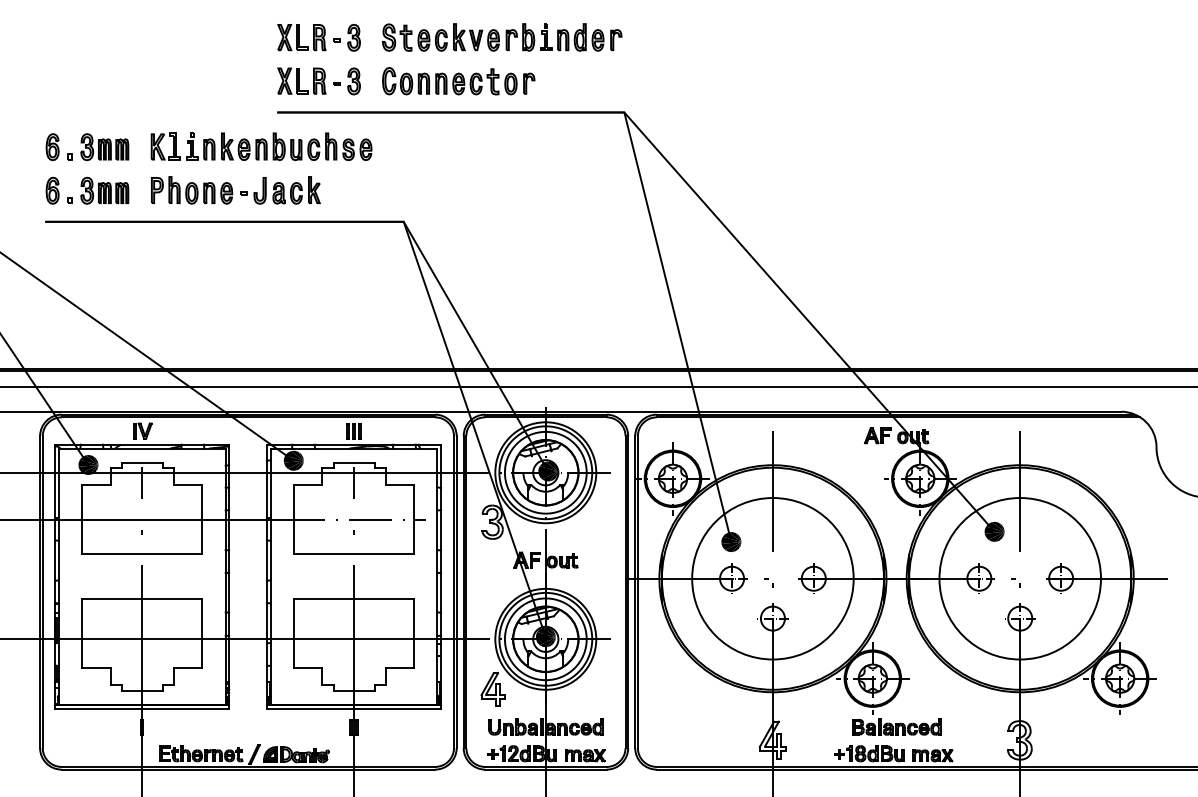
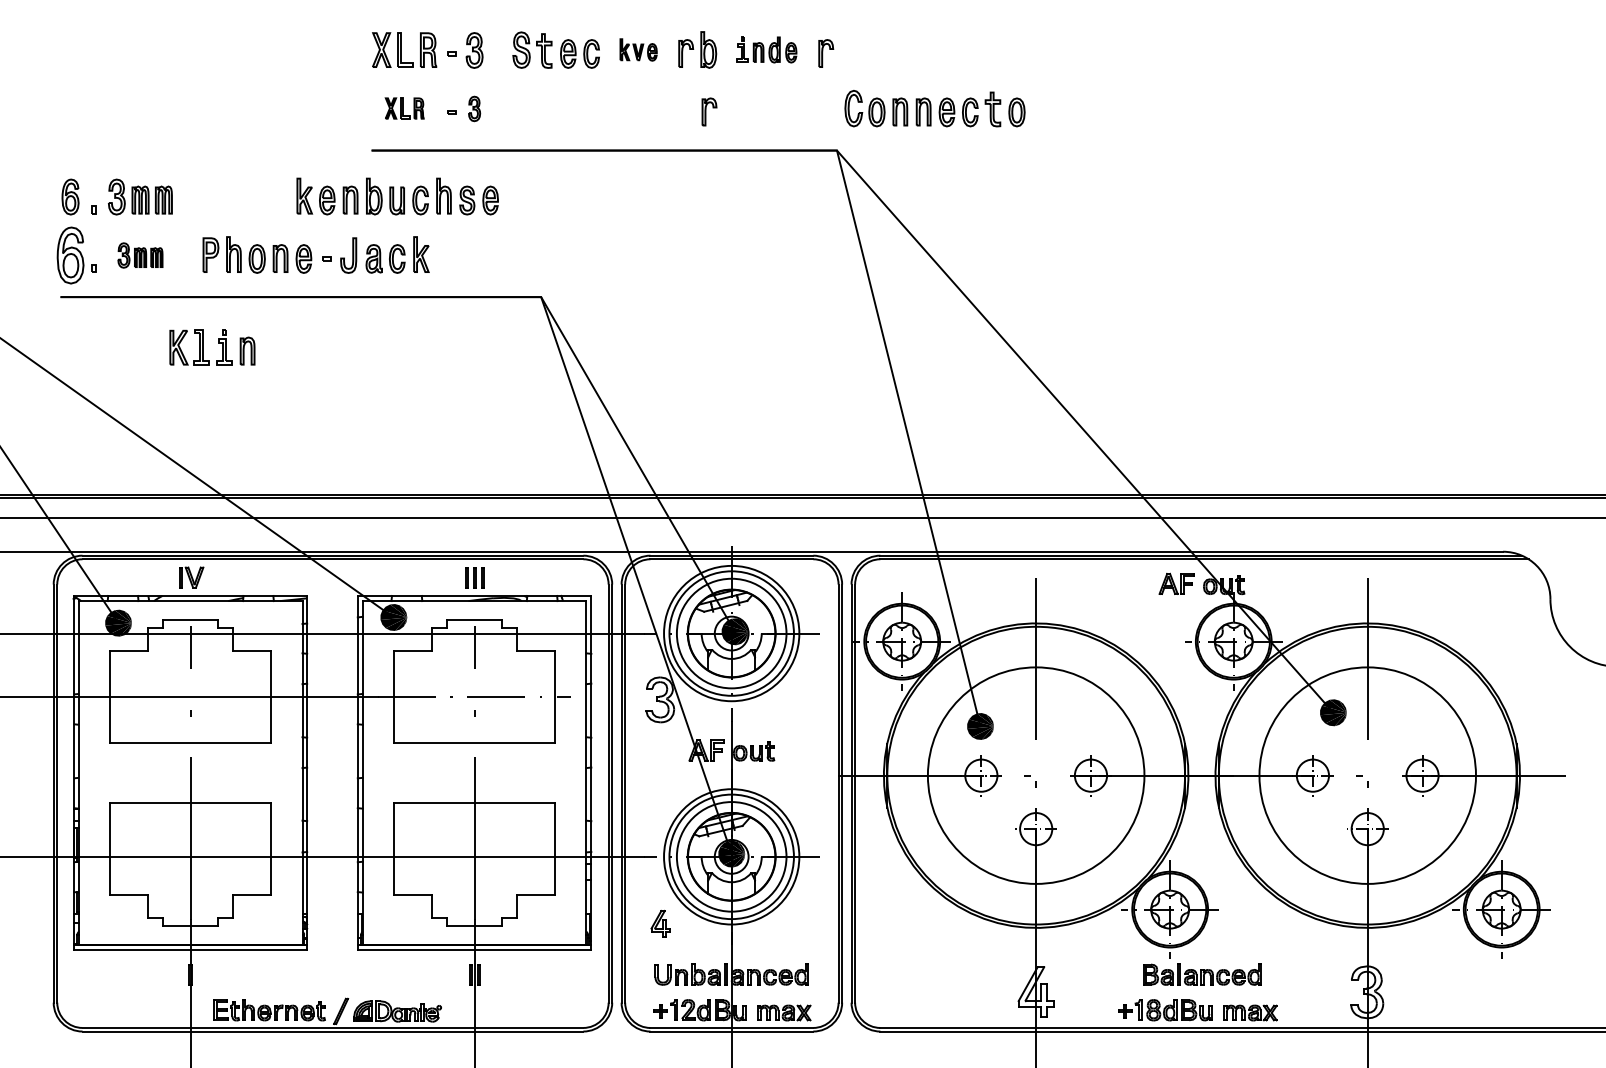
part: (476, 37) -> (638, 49), size x0.6
part: (571, 37) -> (766, 49), size x0.7
part: (301, 81) -> (404, 108), size x0.6
part: (353, 81) -> (474, 108), size x0.7
part: (449, 81) -> (934, 108), moved
part: (187, 143) -> (218, 343), moved
part: (52, 190) -> (70, 255), size x1.6
part: (104, 190) -> (140, 255), size x0.7
part: (492, 689) -> (660, 923), size x0.6

